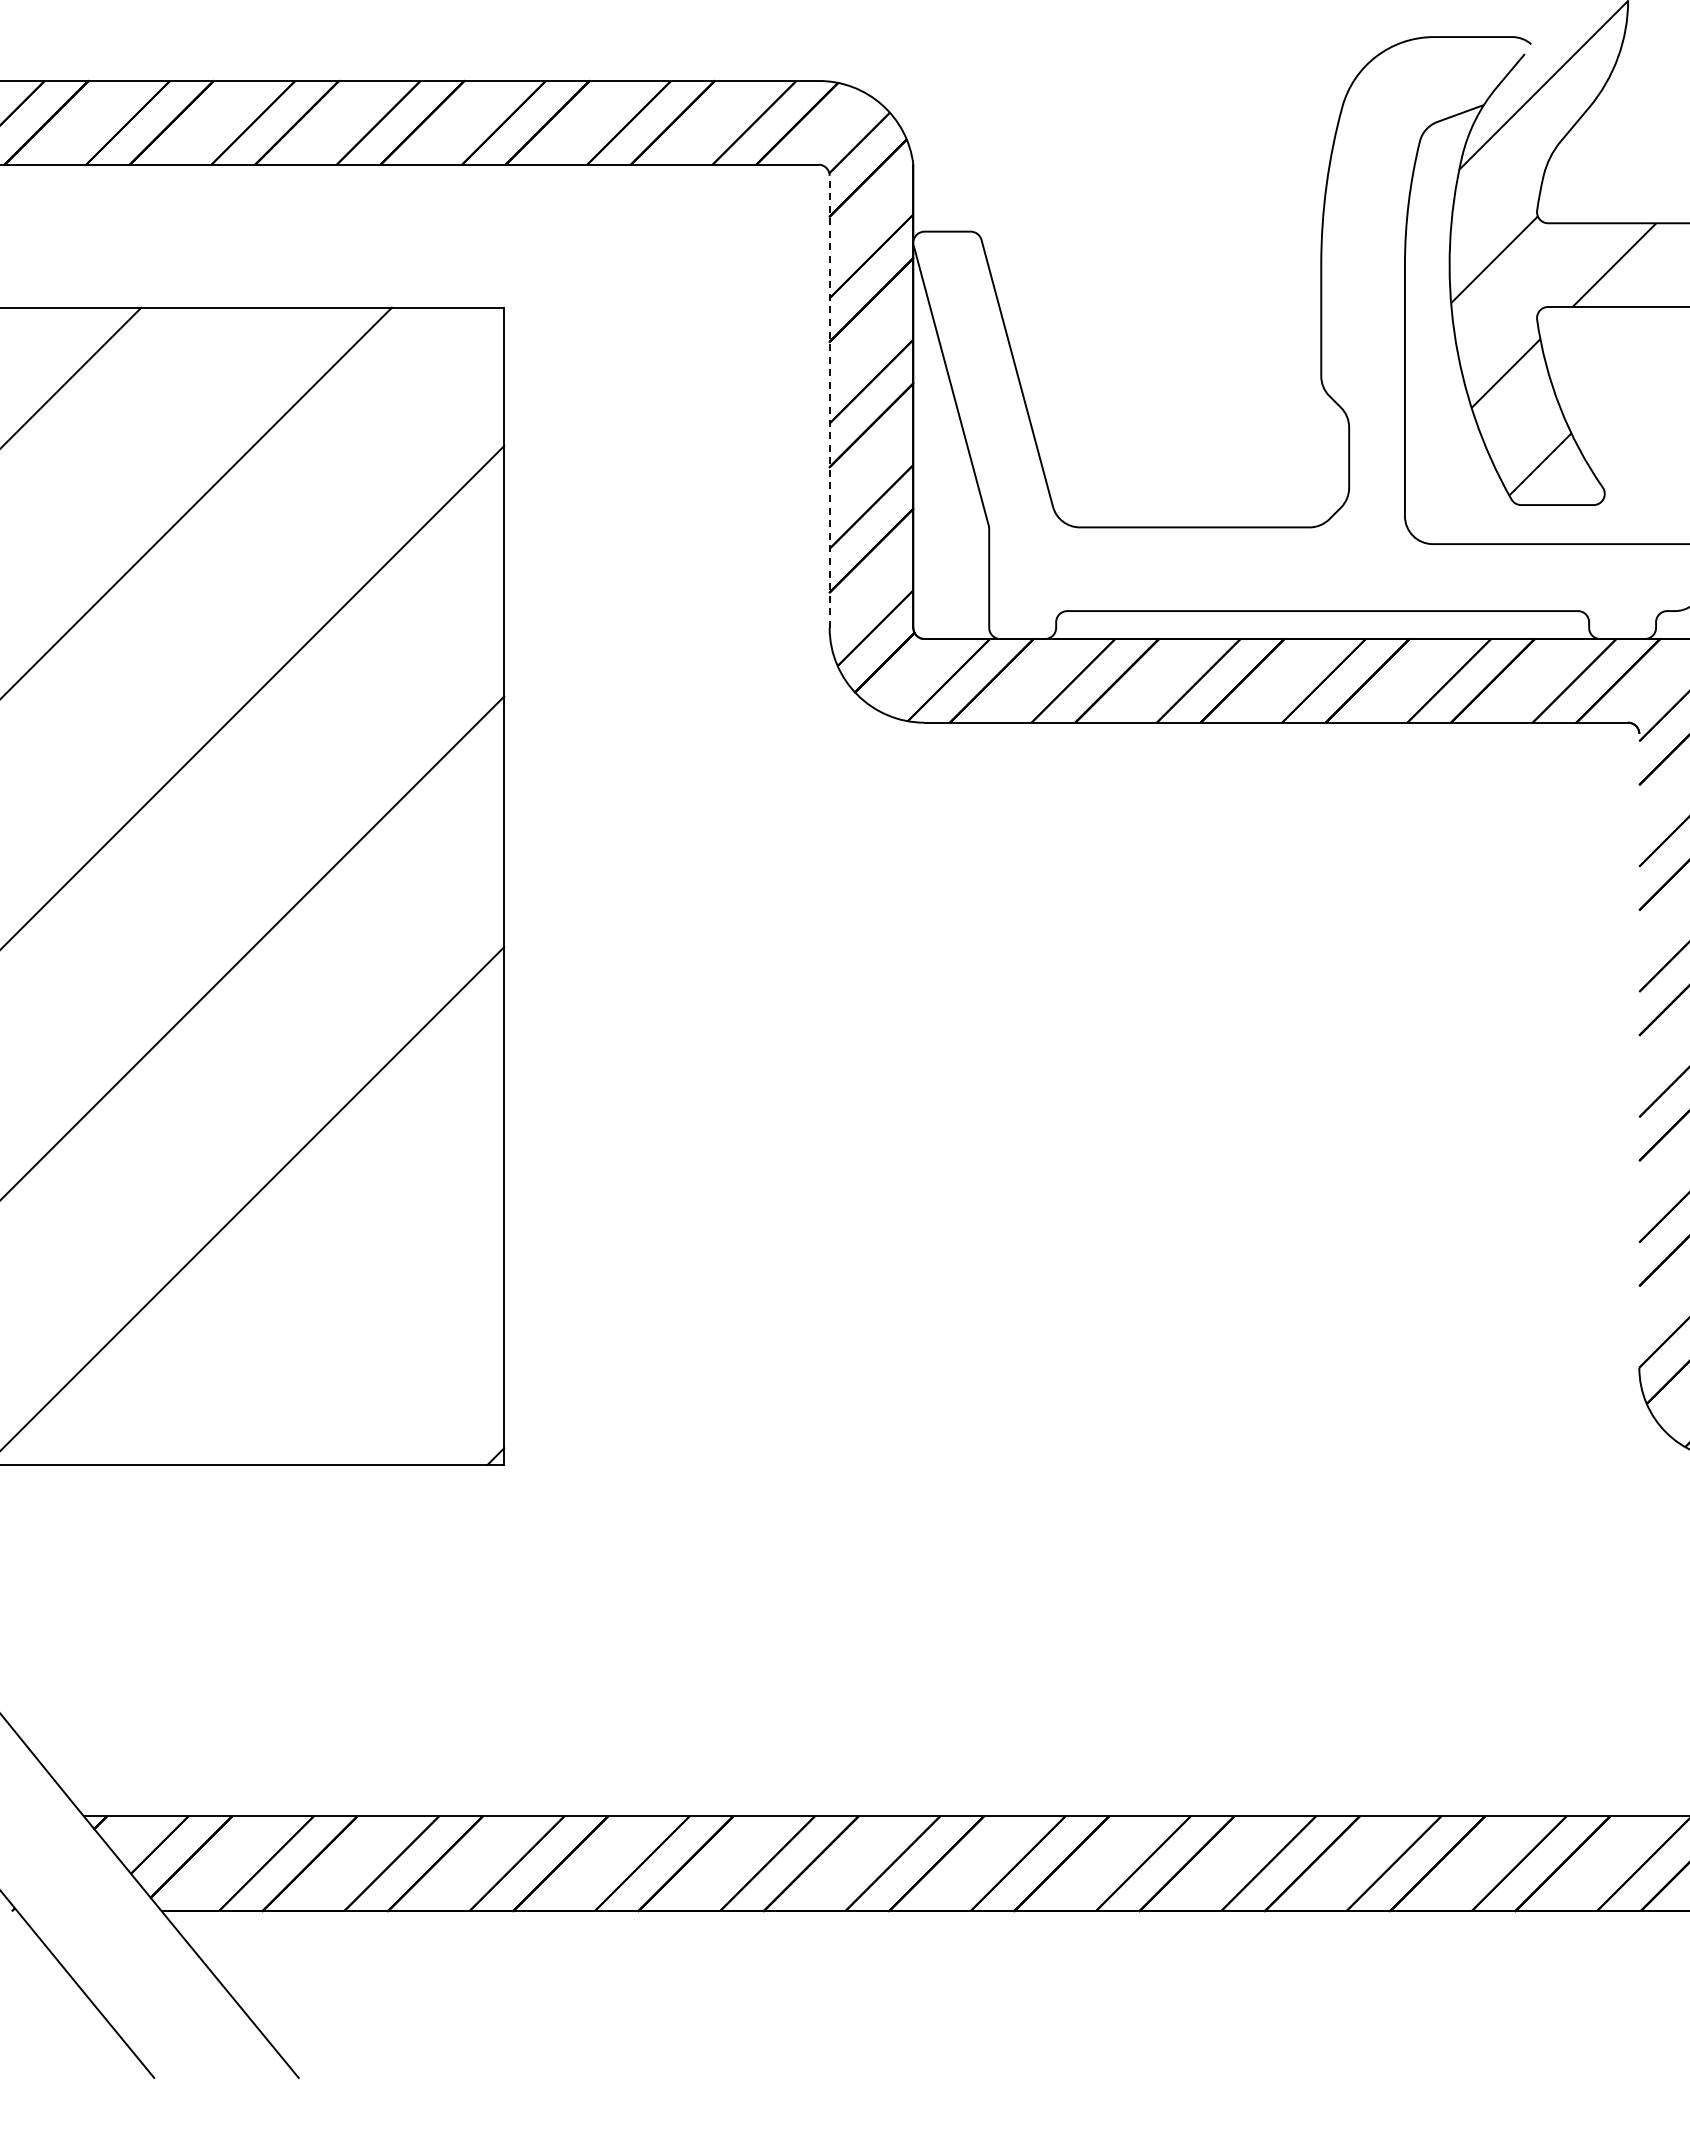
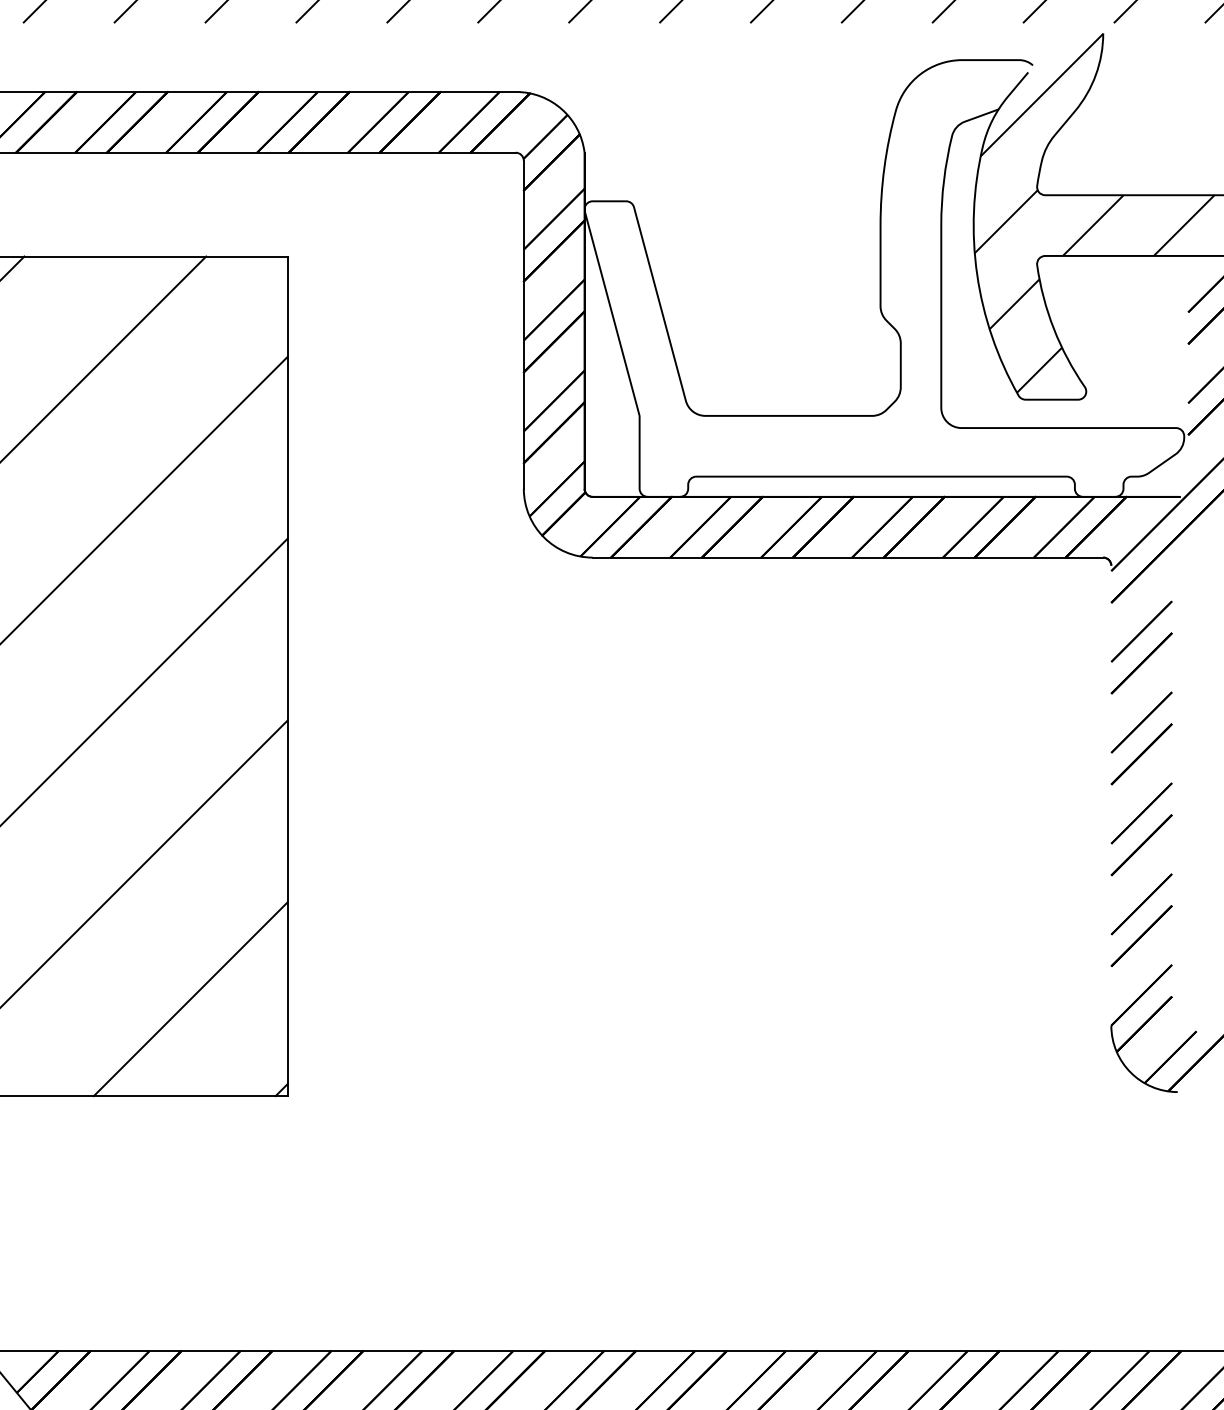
line: (829, 401) -> (523, 324), dashed -> solid
line: (370, 1330) -> (190, 998), added

